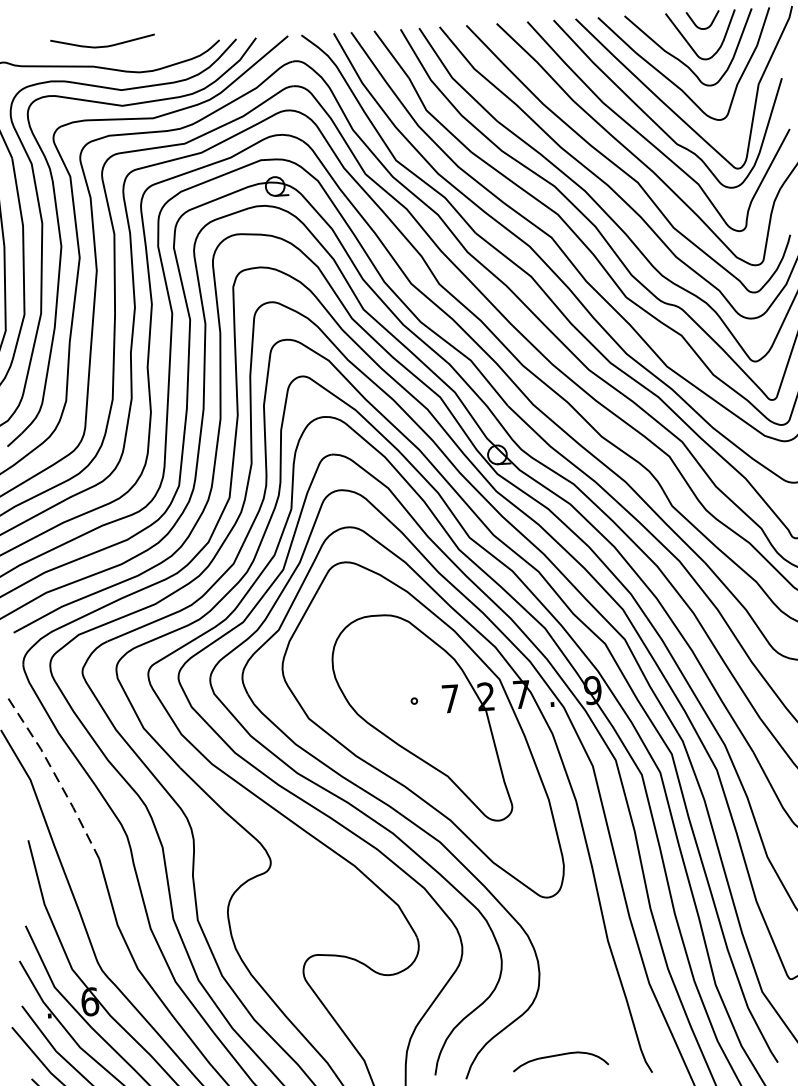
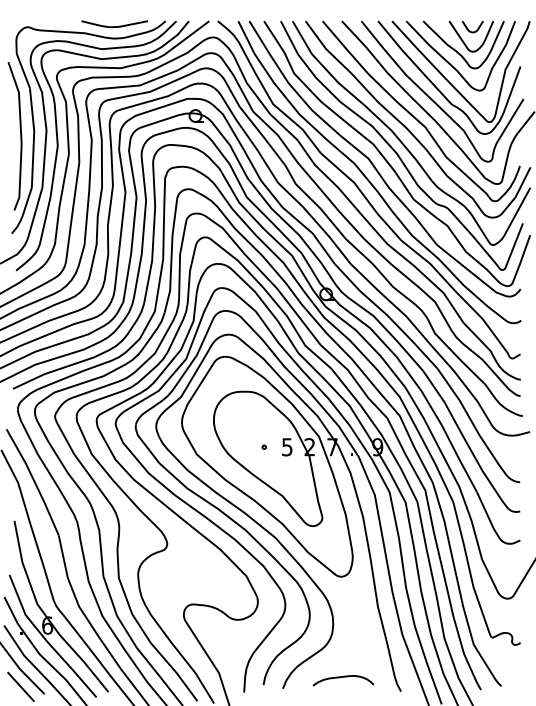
curve: (102, 45) -> (114, 26), moved
text: (450, 699) -> (287, 447), 7 -> 5
line: (56, 776) -> (34, 481), dashed -> solid

